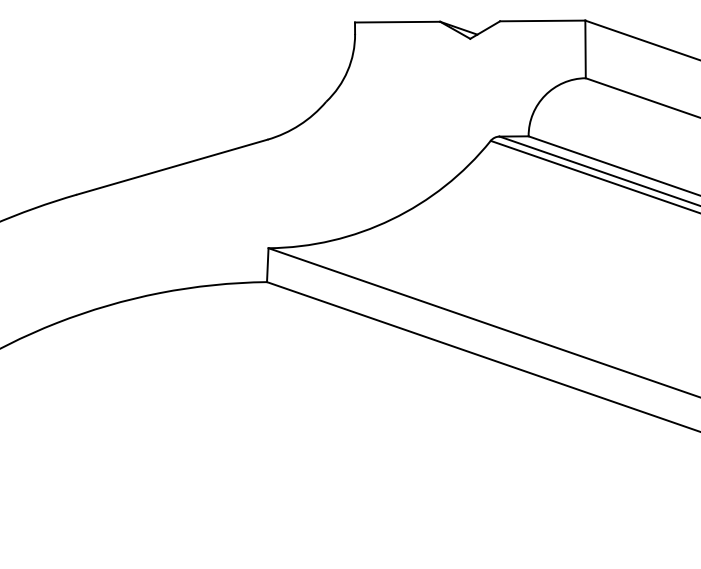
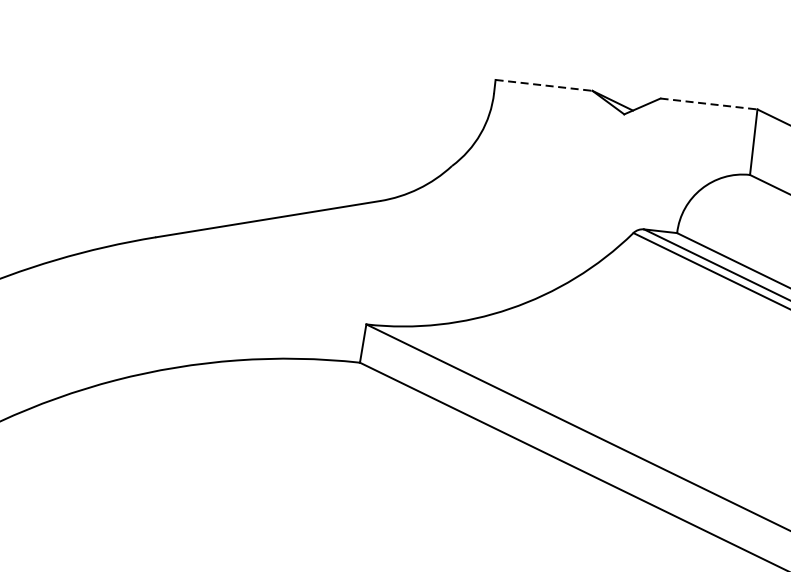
line: (542, 20) -> (708, 103), solid -> dashed
line: (397, 22) -> (543, 85), solid -> dashed

